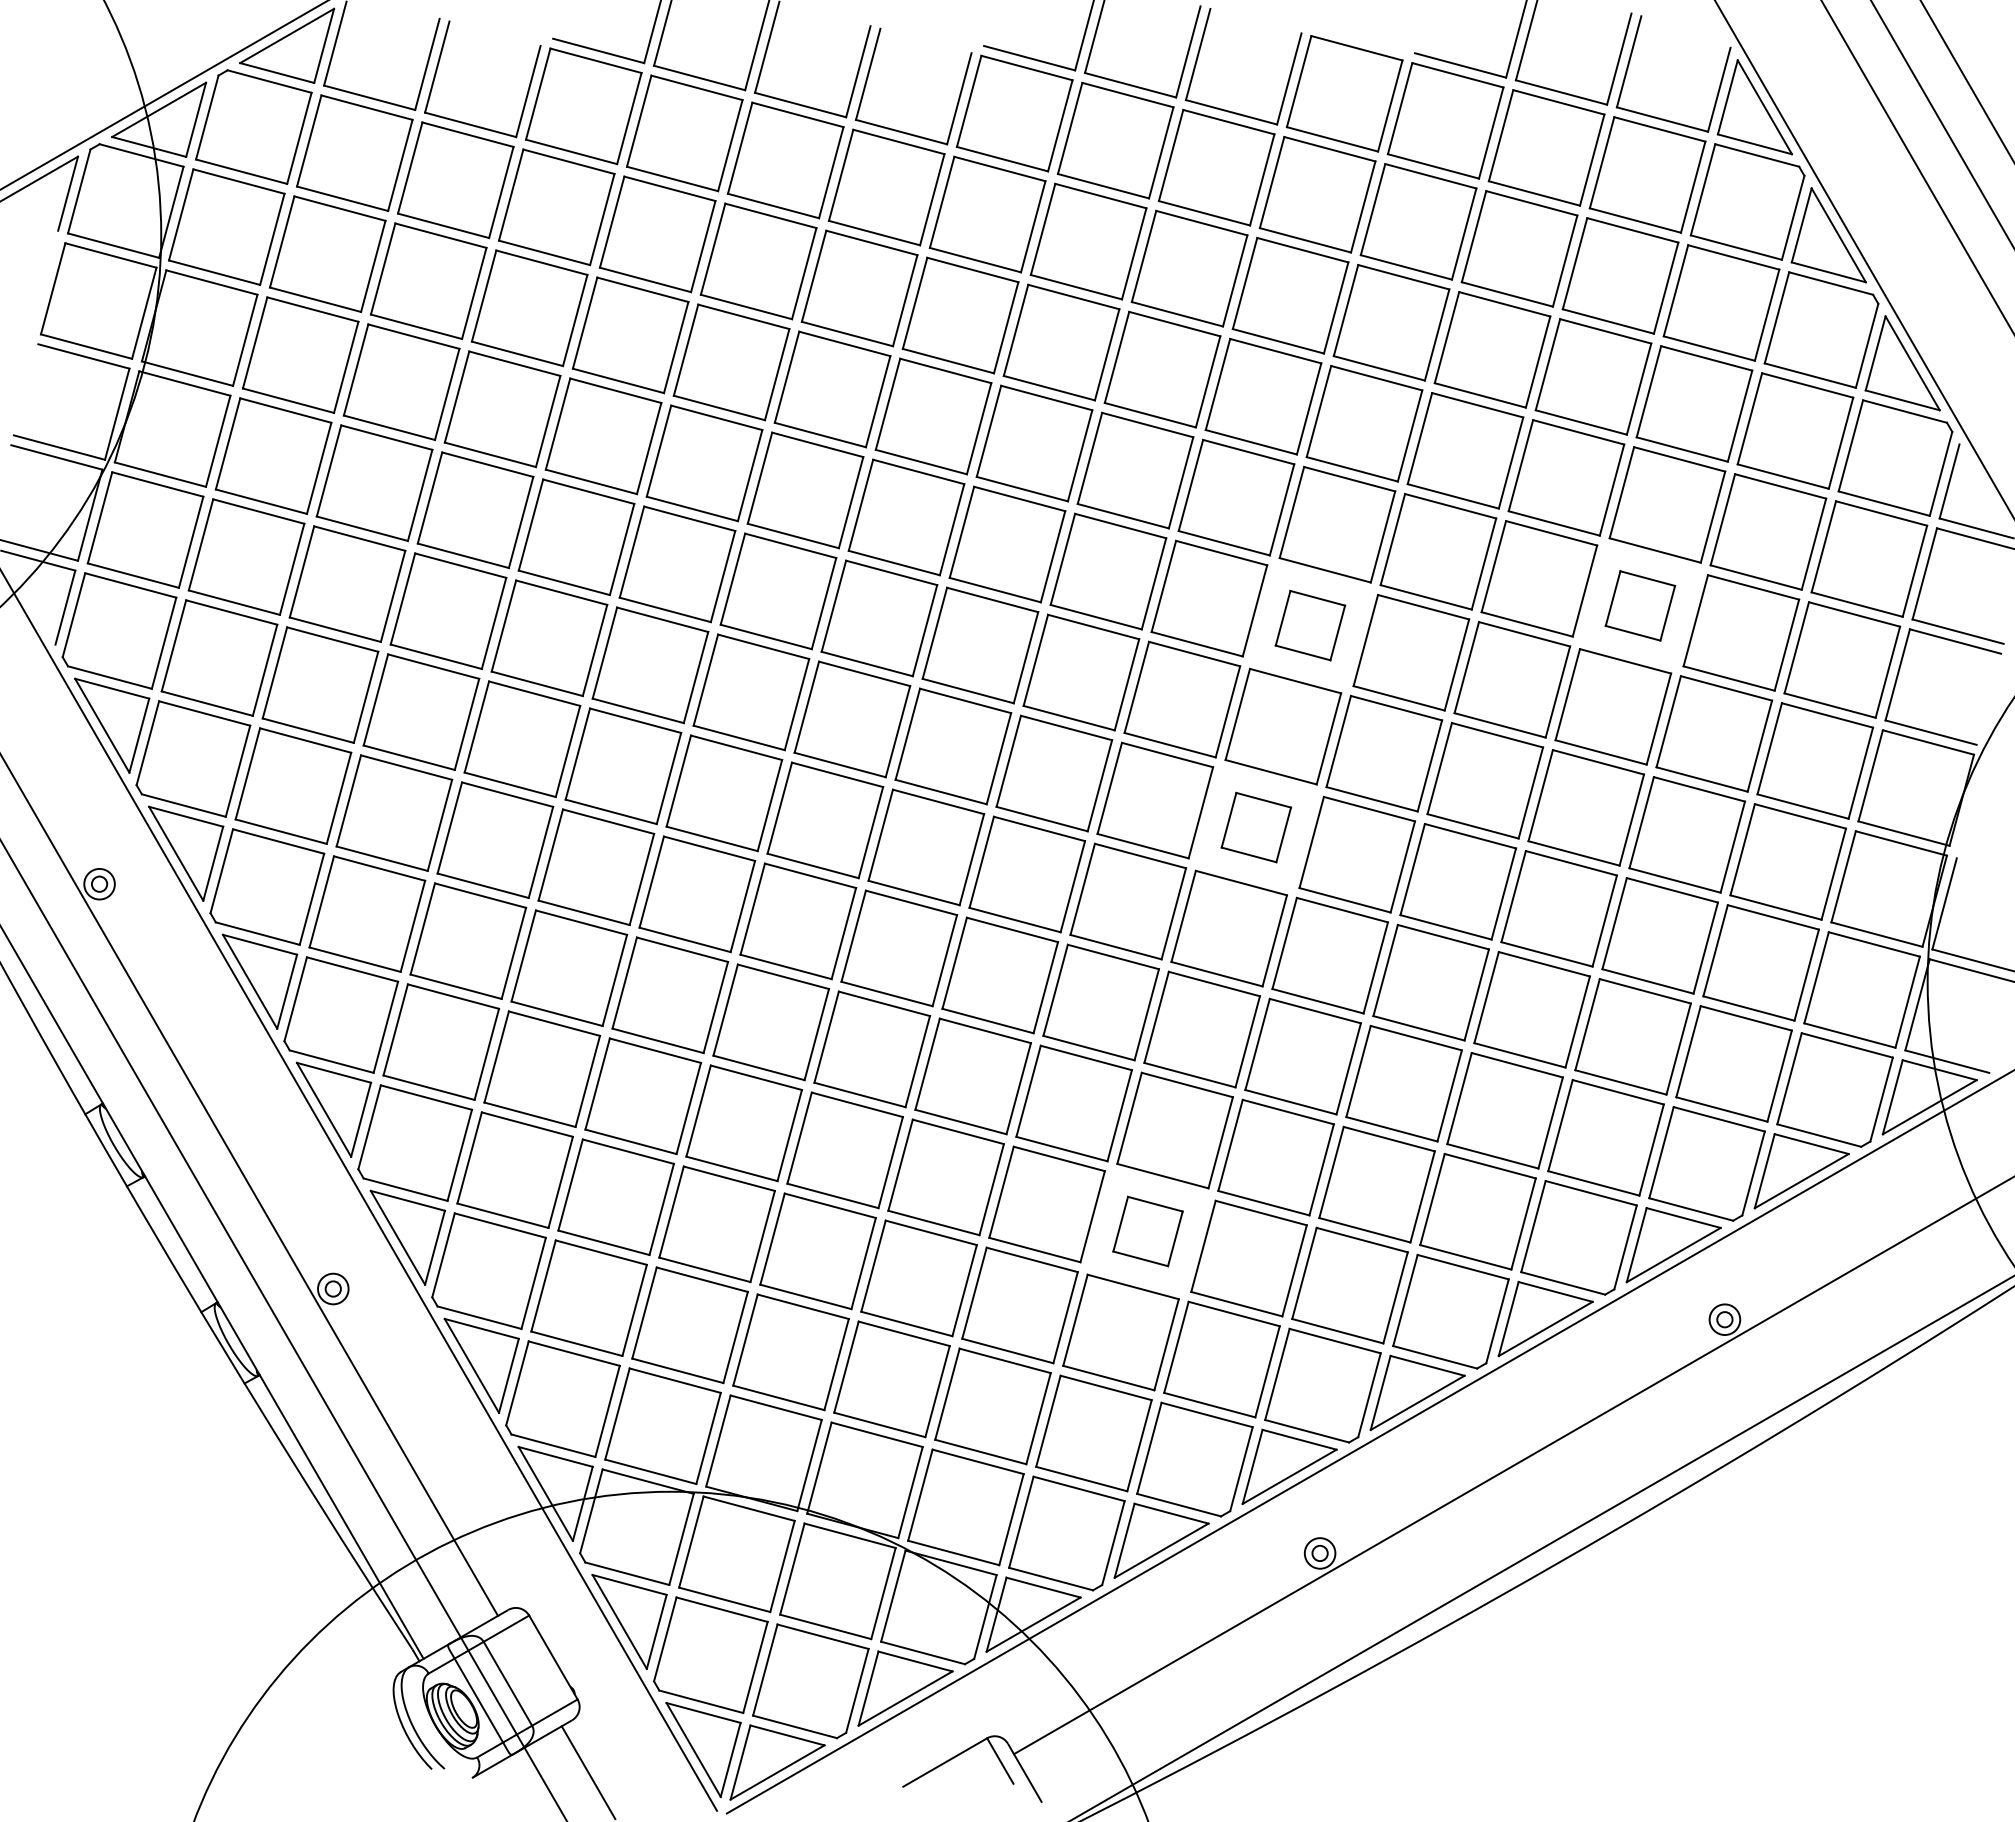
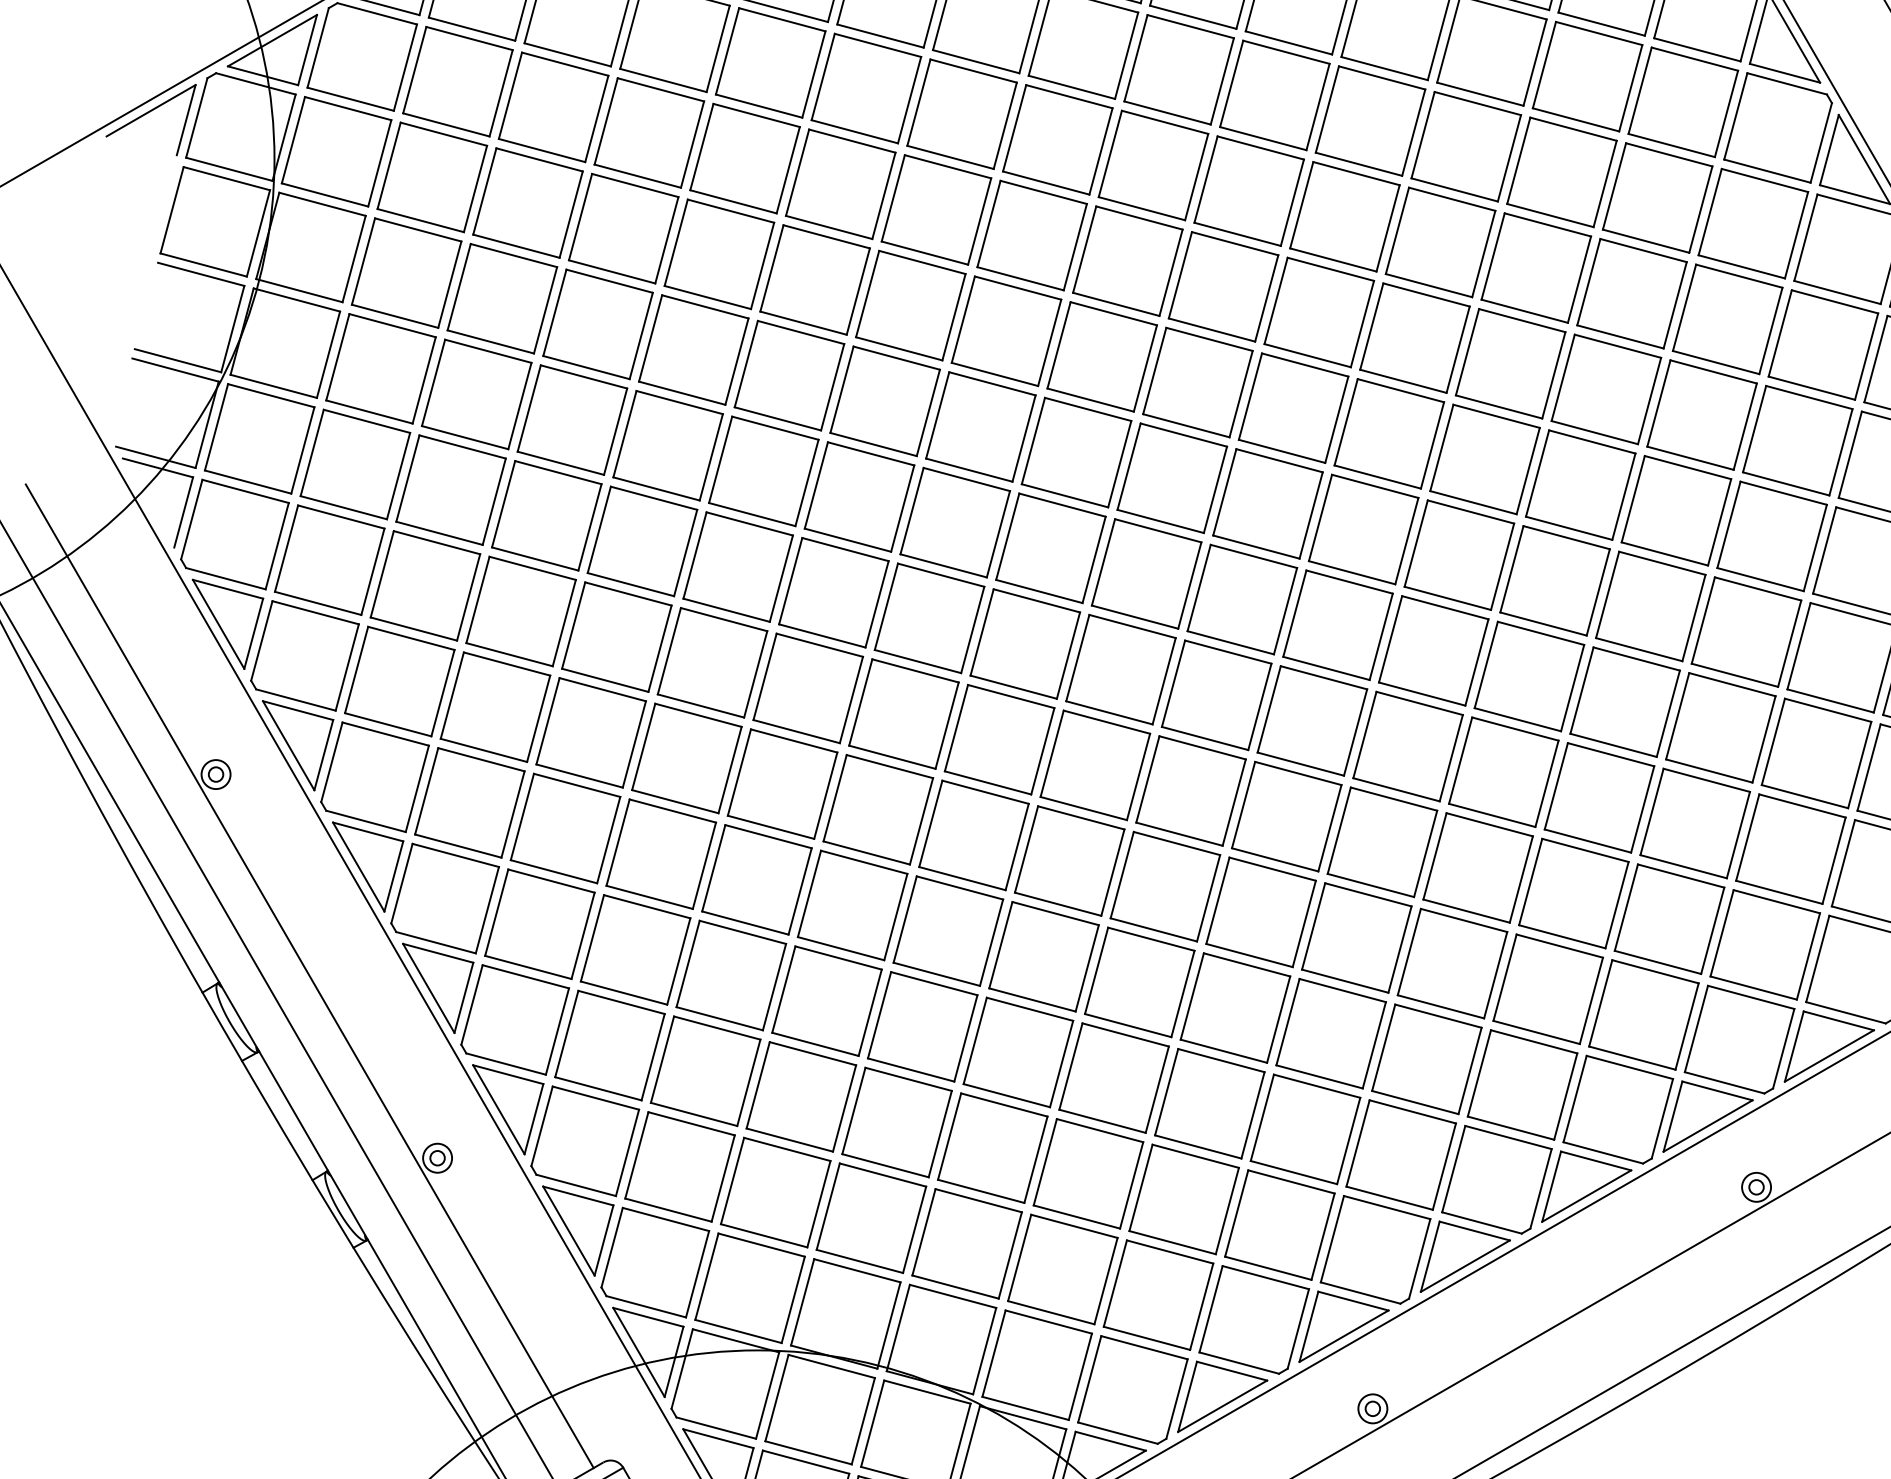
part: (1640, 605) -> (1676, 510), size x1.67
part: (1310, 625) -> (1363, 529), size x1.67
part: (1256, 827) -> (1312, 720), size x1.67
part: (1147, 1231) -> (1209, 1103), size x1.67

